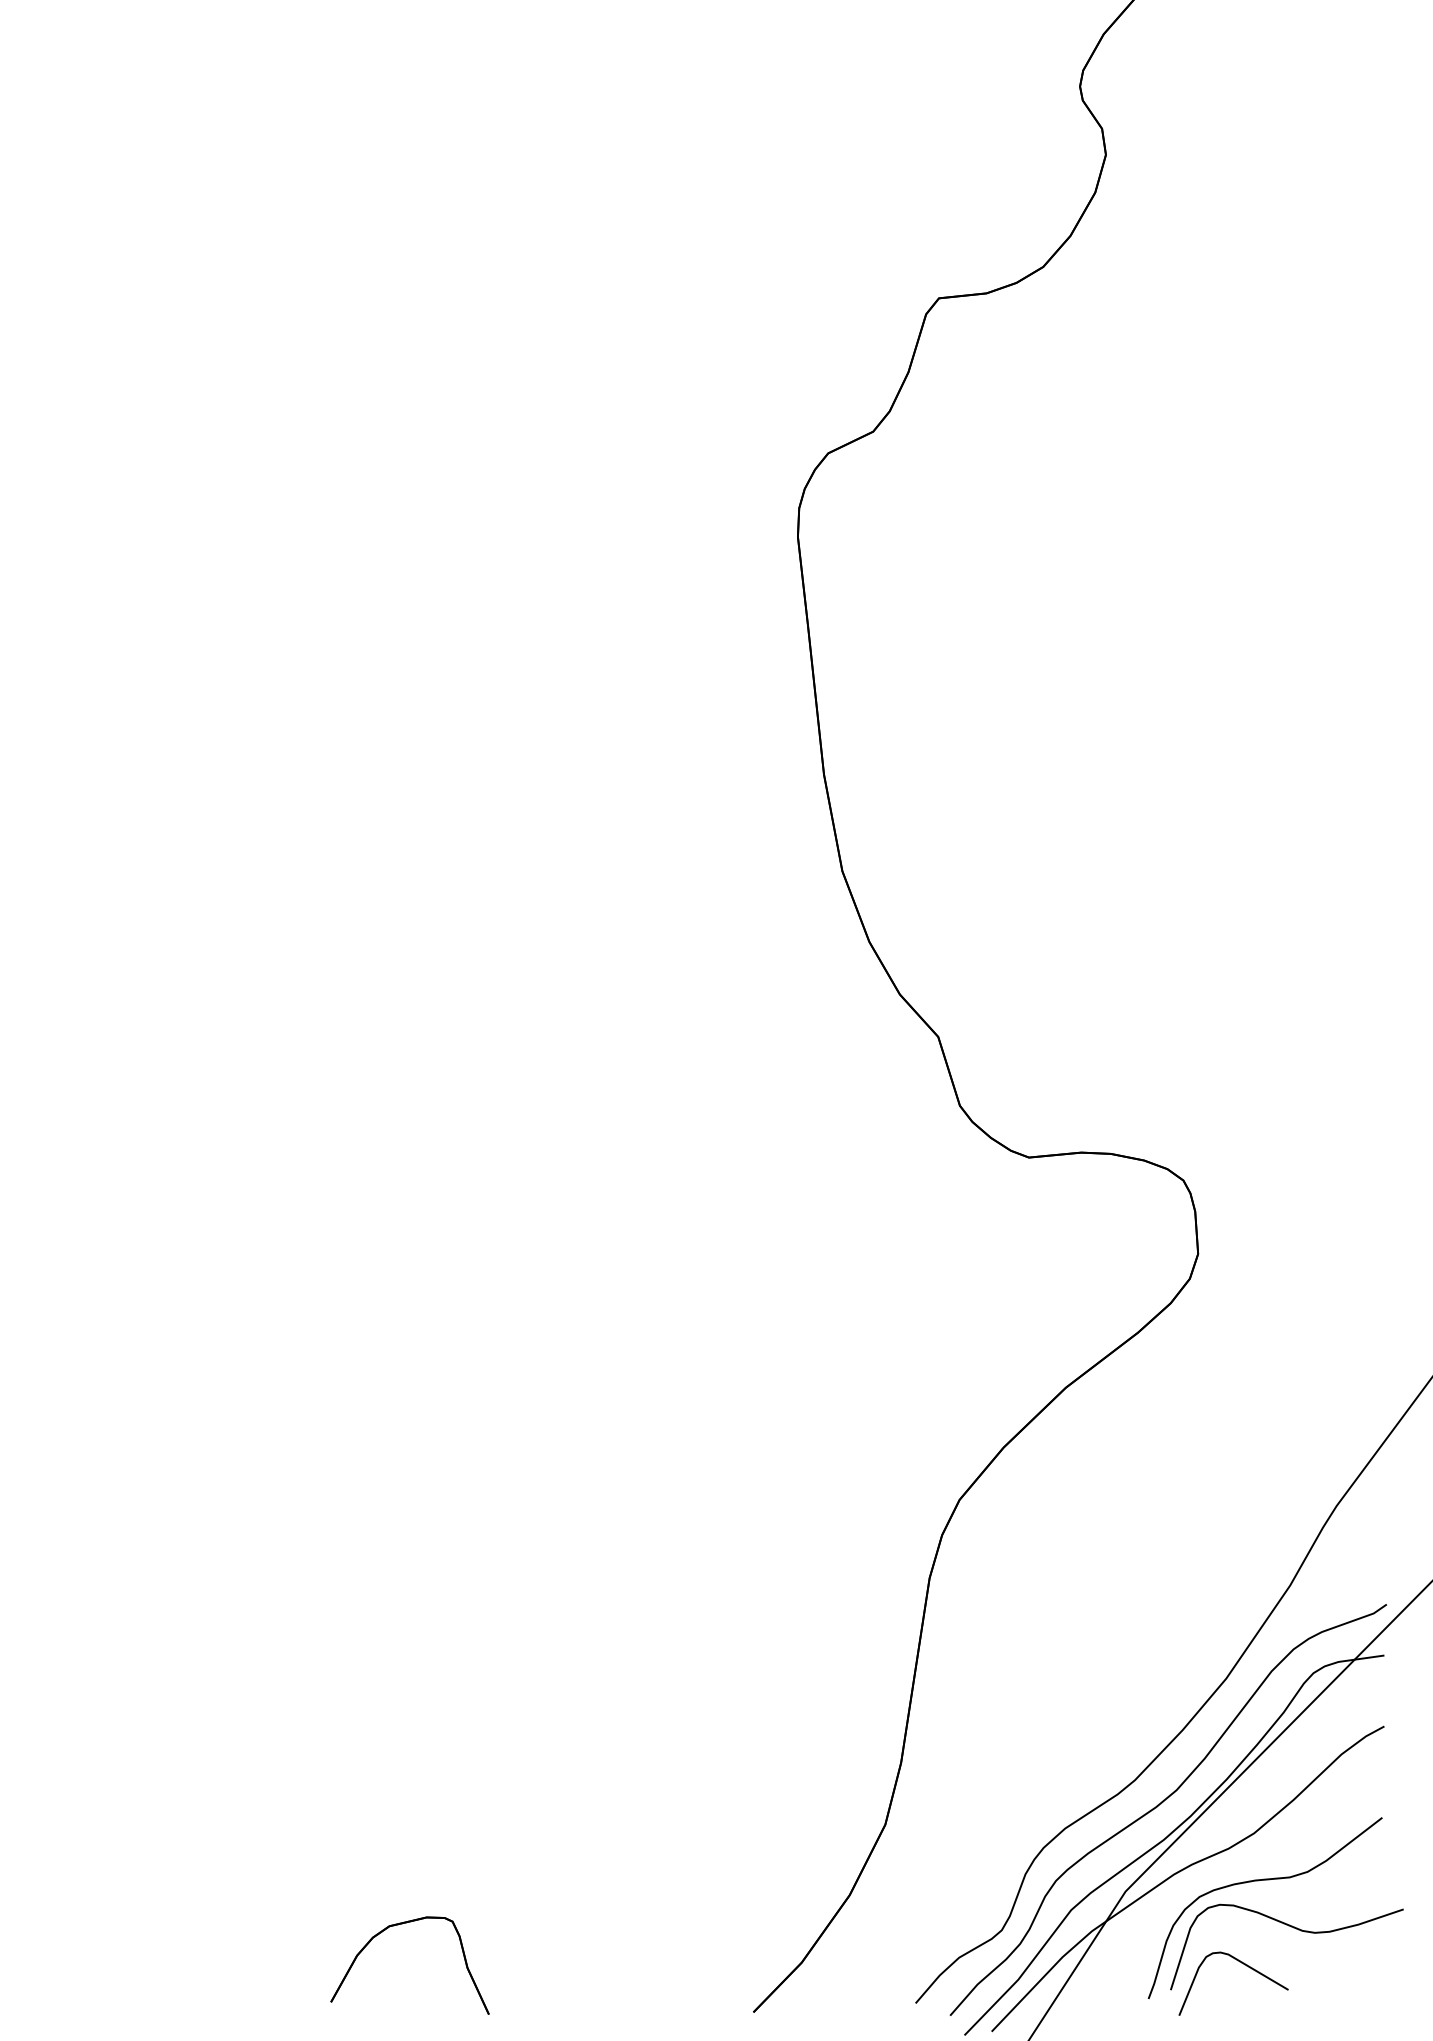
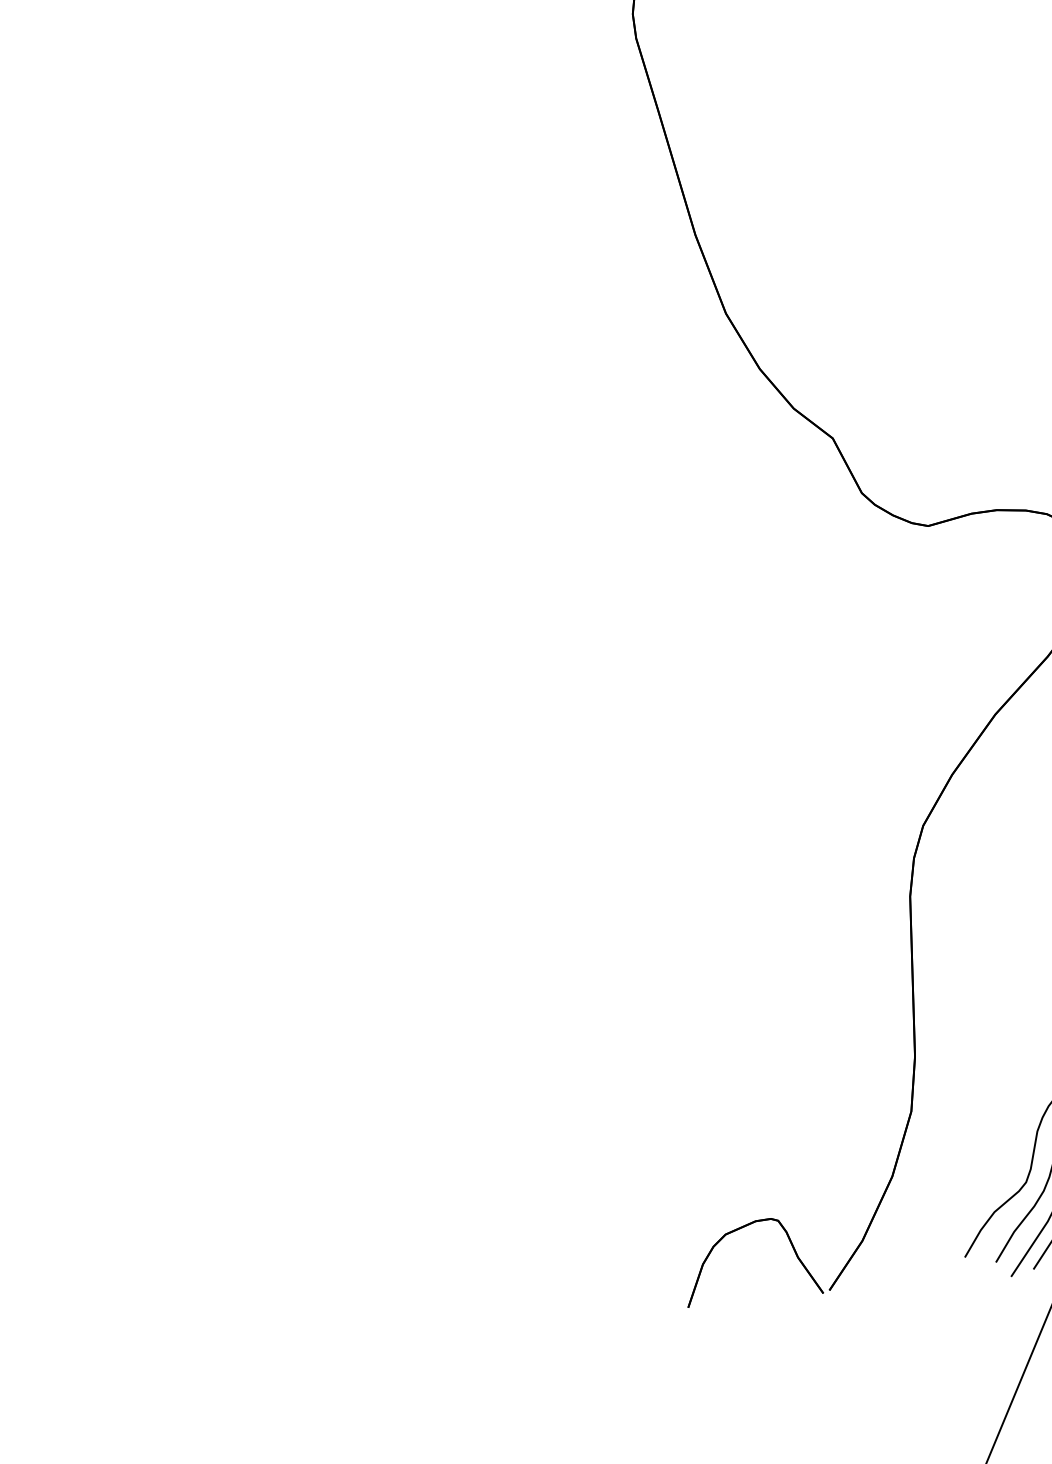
part: (398, 1925) -> (733, 1232), moved

